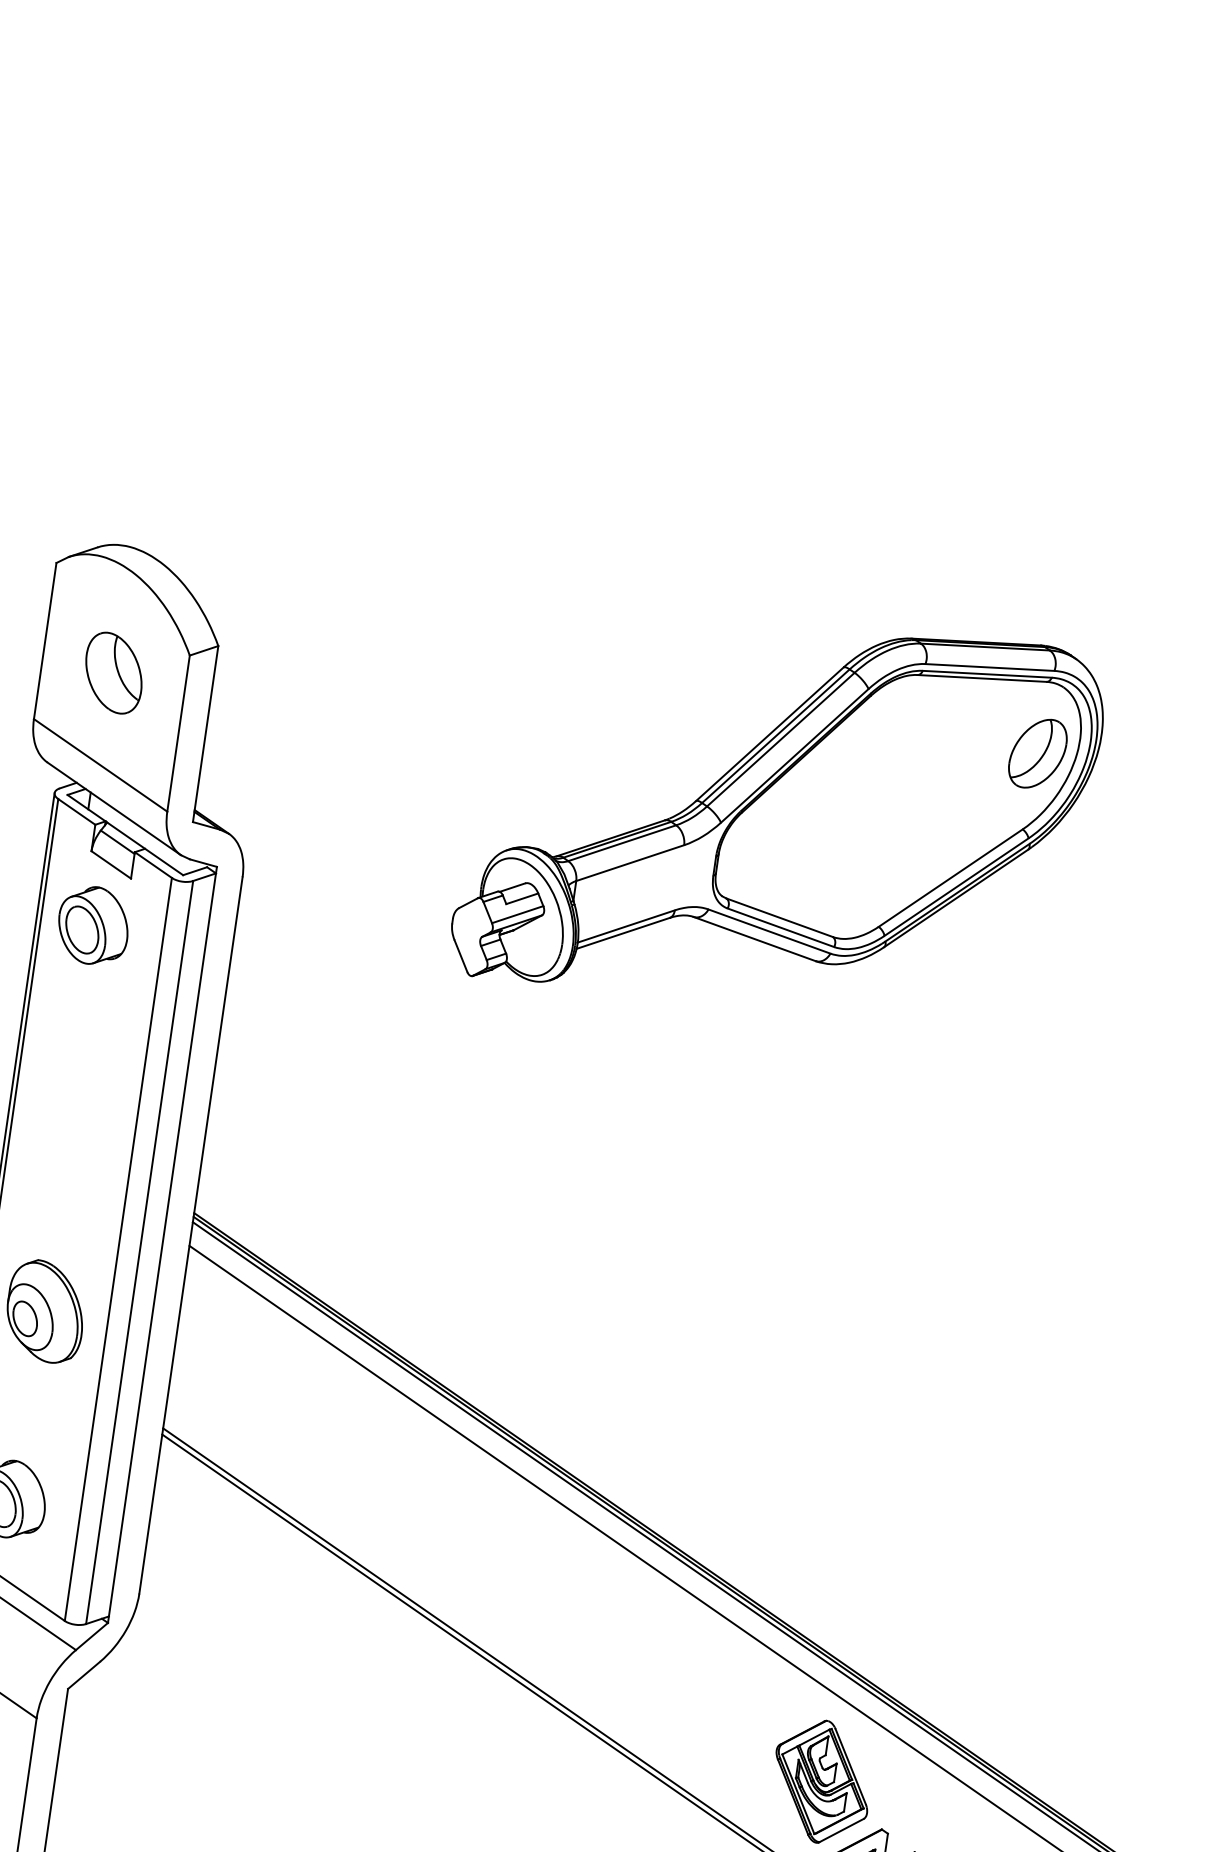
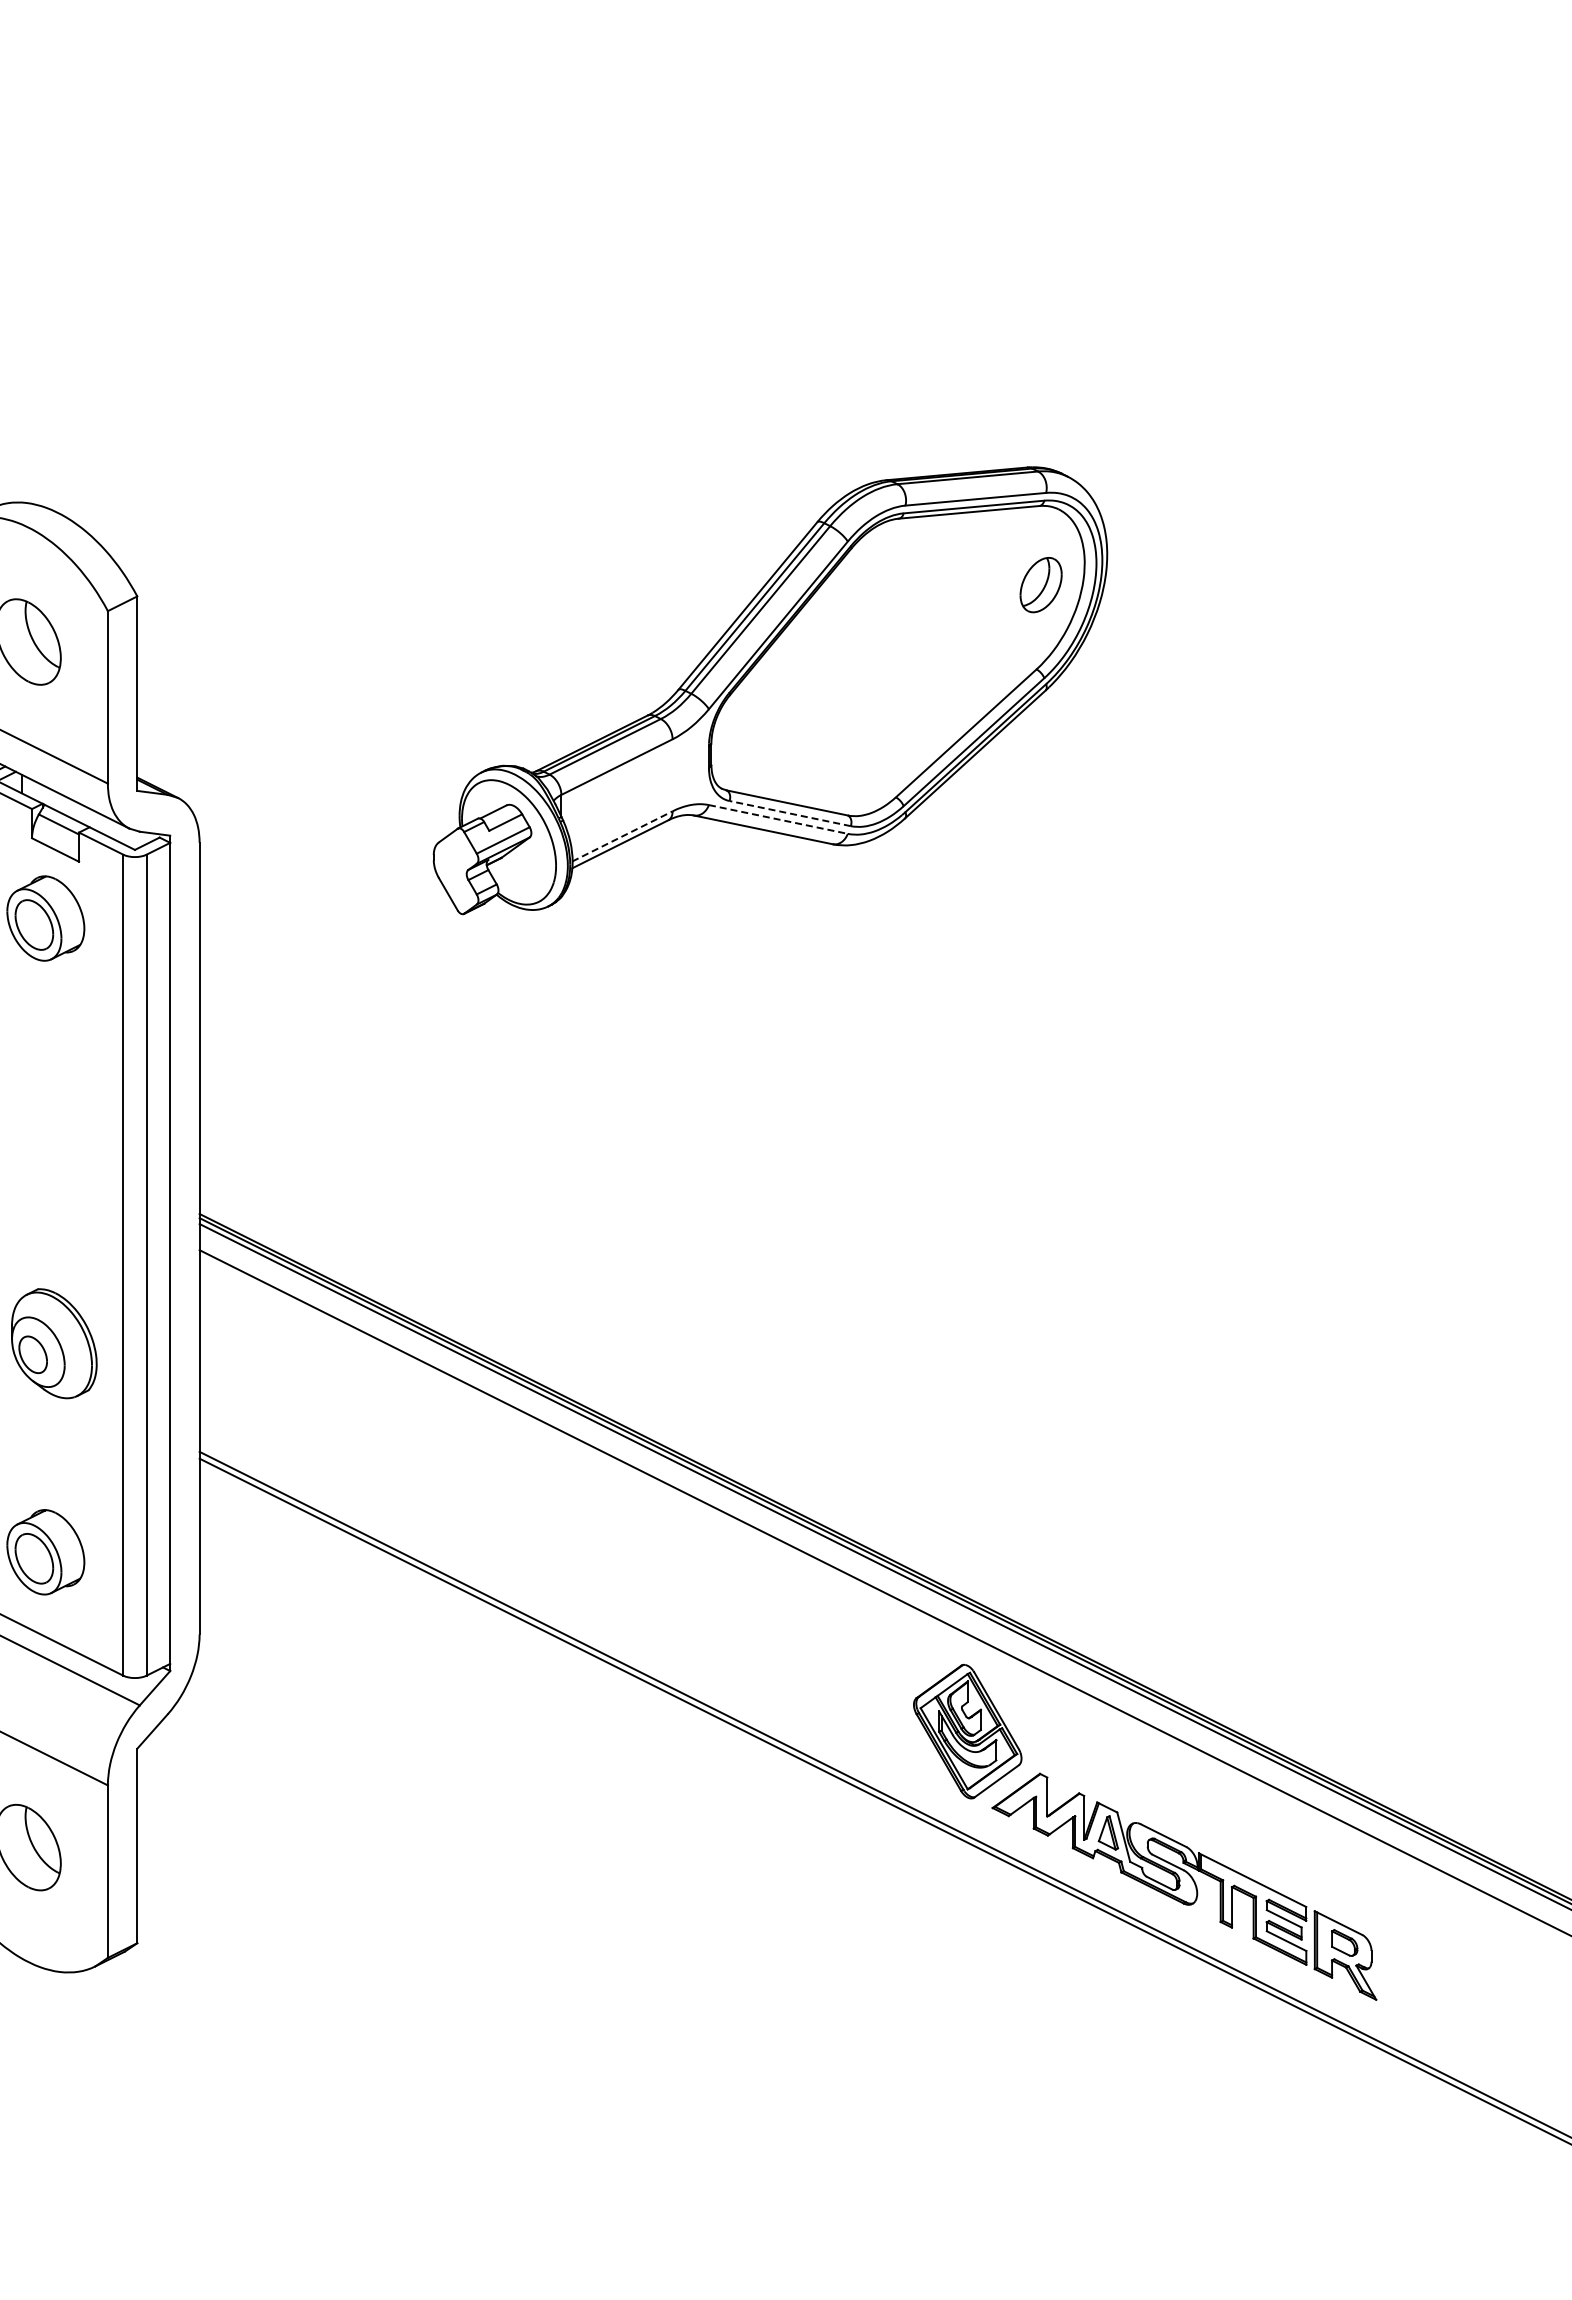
part: (1037, 753) -> (1040, 584), size x0.7
line: (626, 926) -> (622, 836), solid -> dashed
line: (781, 927) -> (790, 813), solid -> dashed
line: (769, 931) -> (778, 819), solid -> dashed

